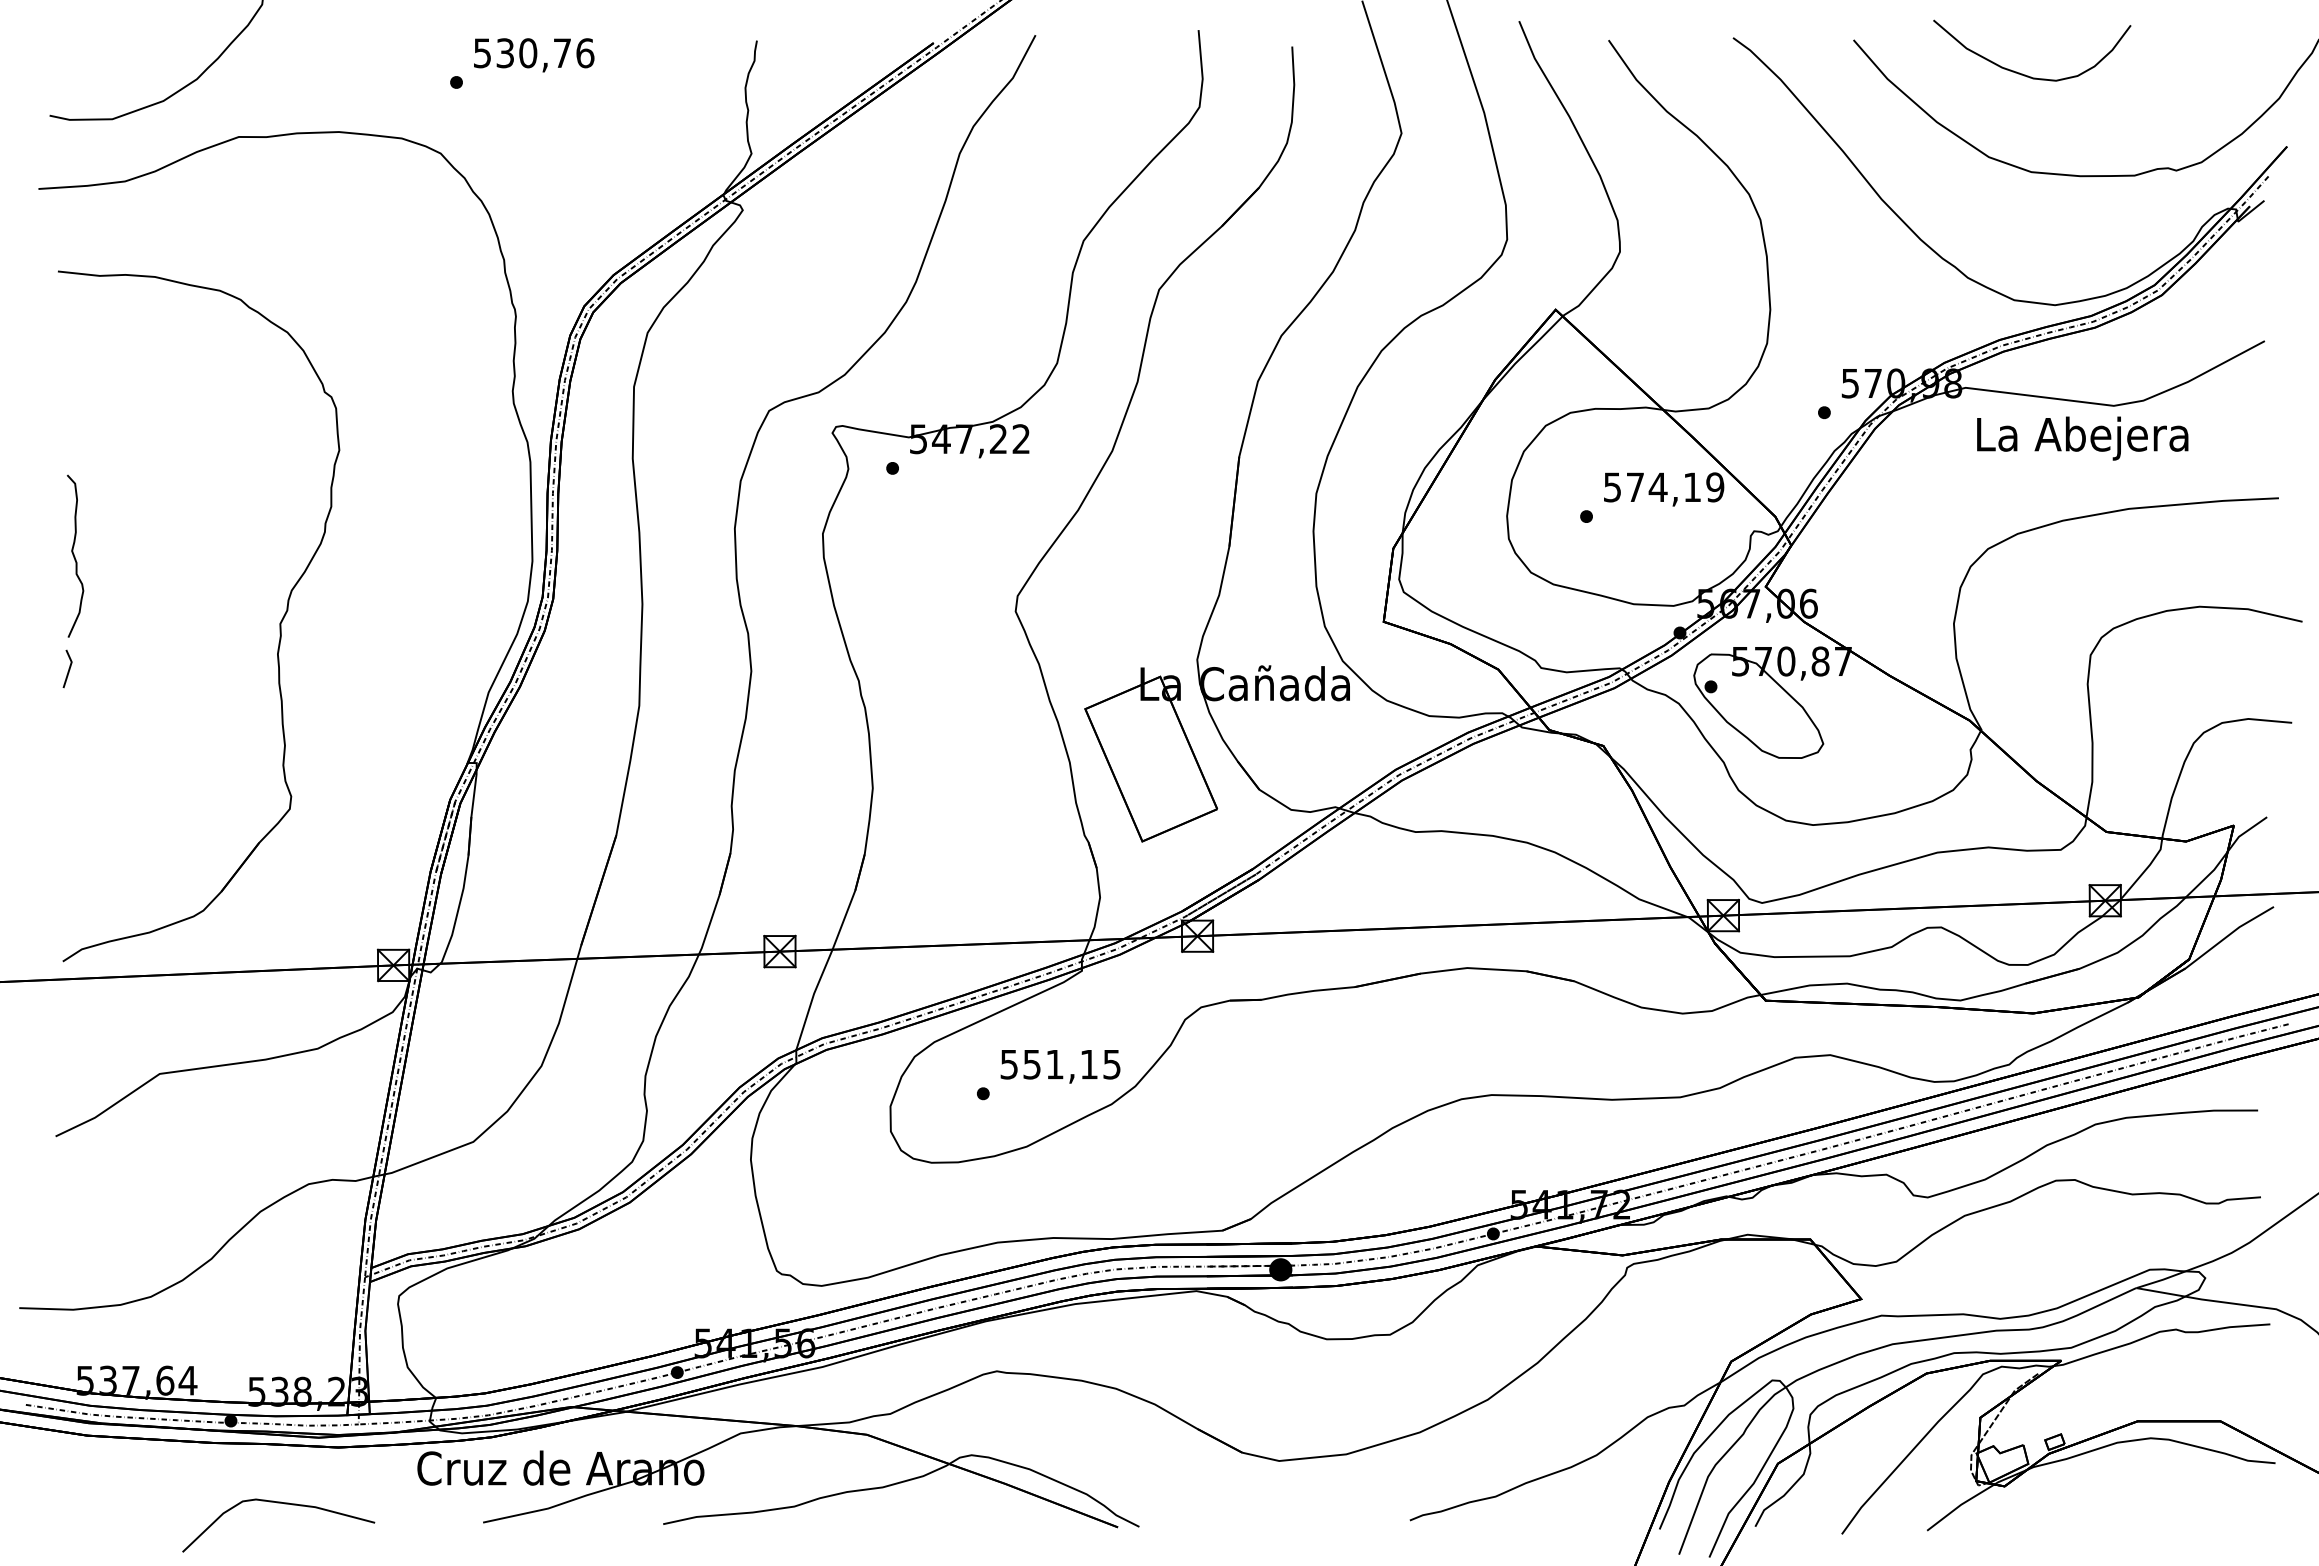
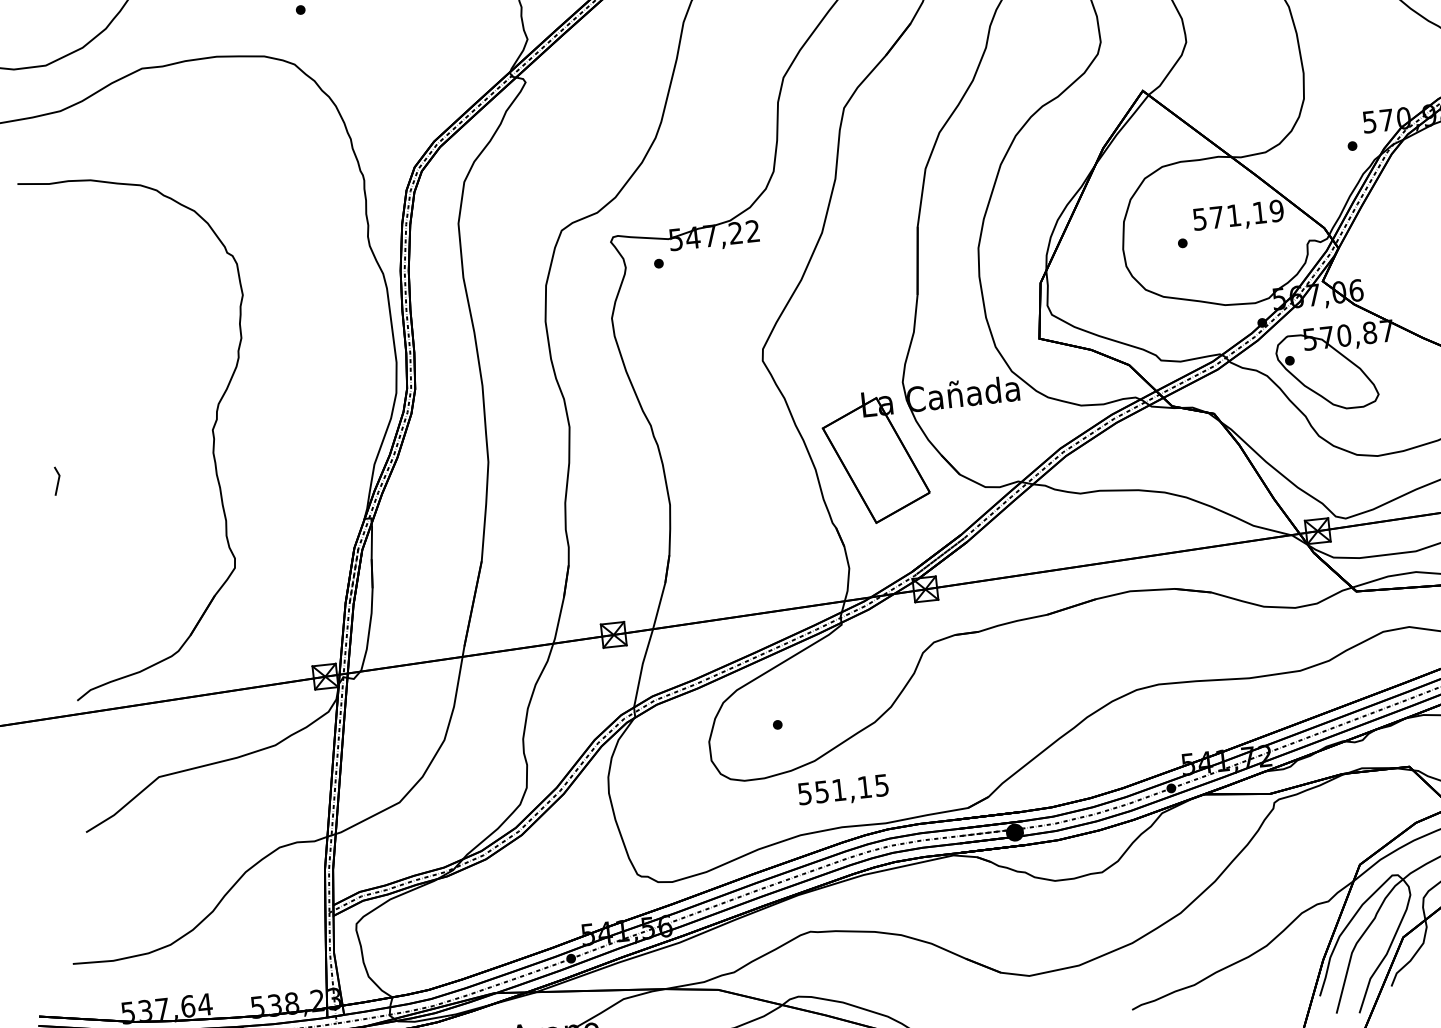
text: (1657, 486) -> (1233, 215), 574,19 -> 571,19
curve: (74, 555) -> (52, 395), removed
text: (1060, 1066) -> (843, 791), moved

